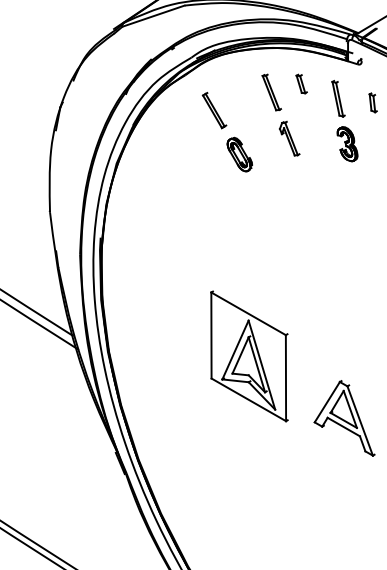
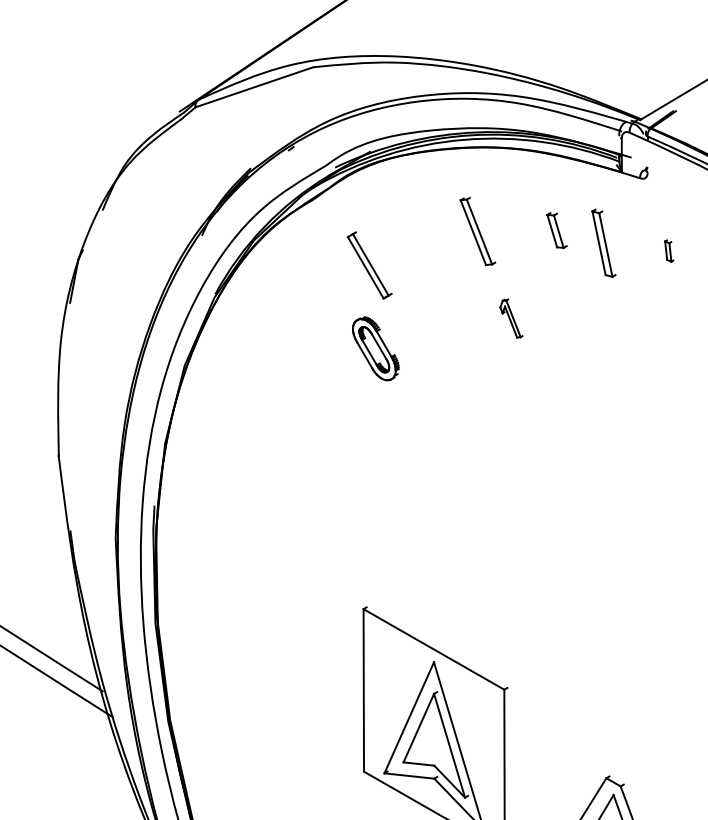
part: (301, 83) -> (556, 229), moved
part: (372, 102) -> (667, 250), size x0.6
part: (289, 138) -> (511, 318), size x0.6
part: (347, 144) -> (620, 329), removed
part: (239, 154) -> (375, 348), moved

